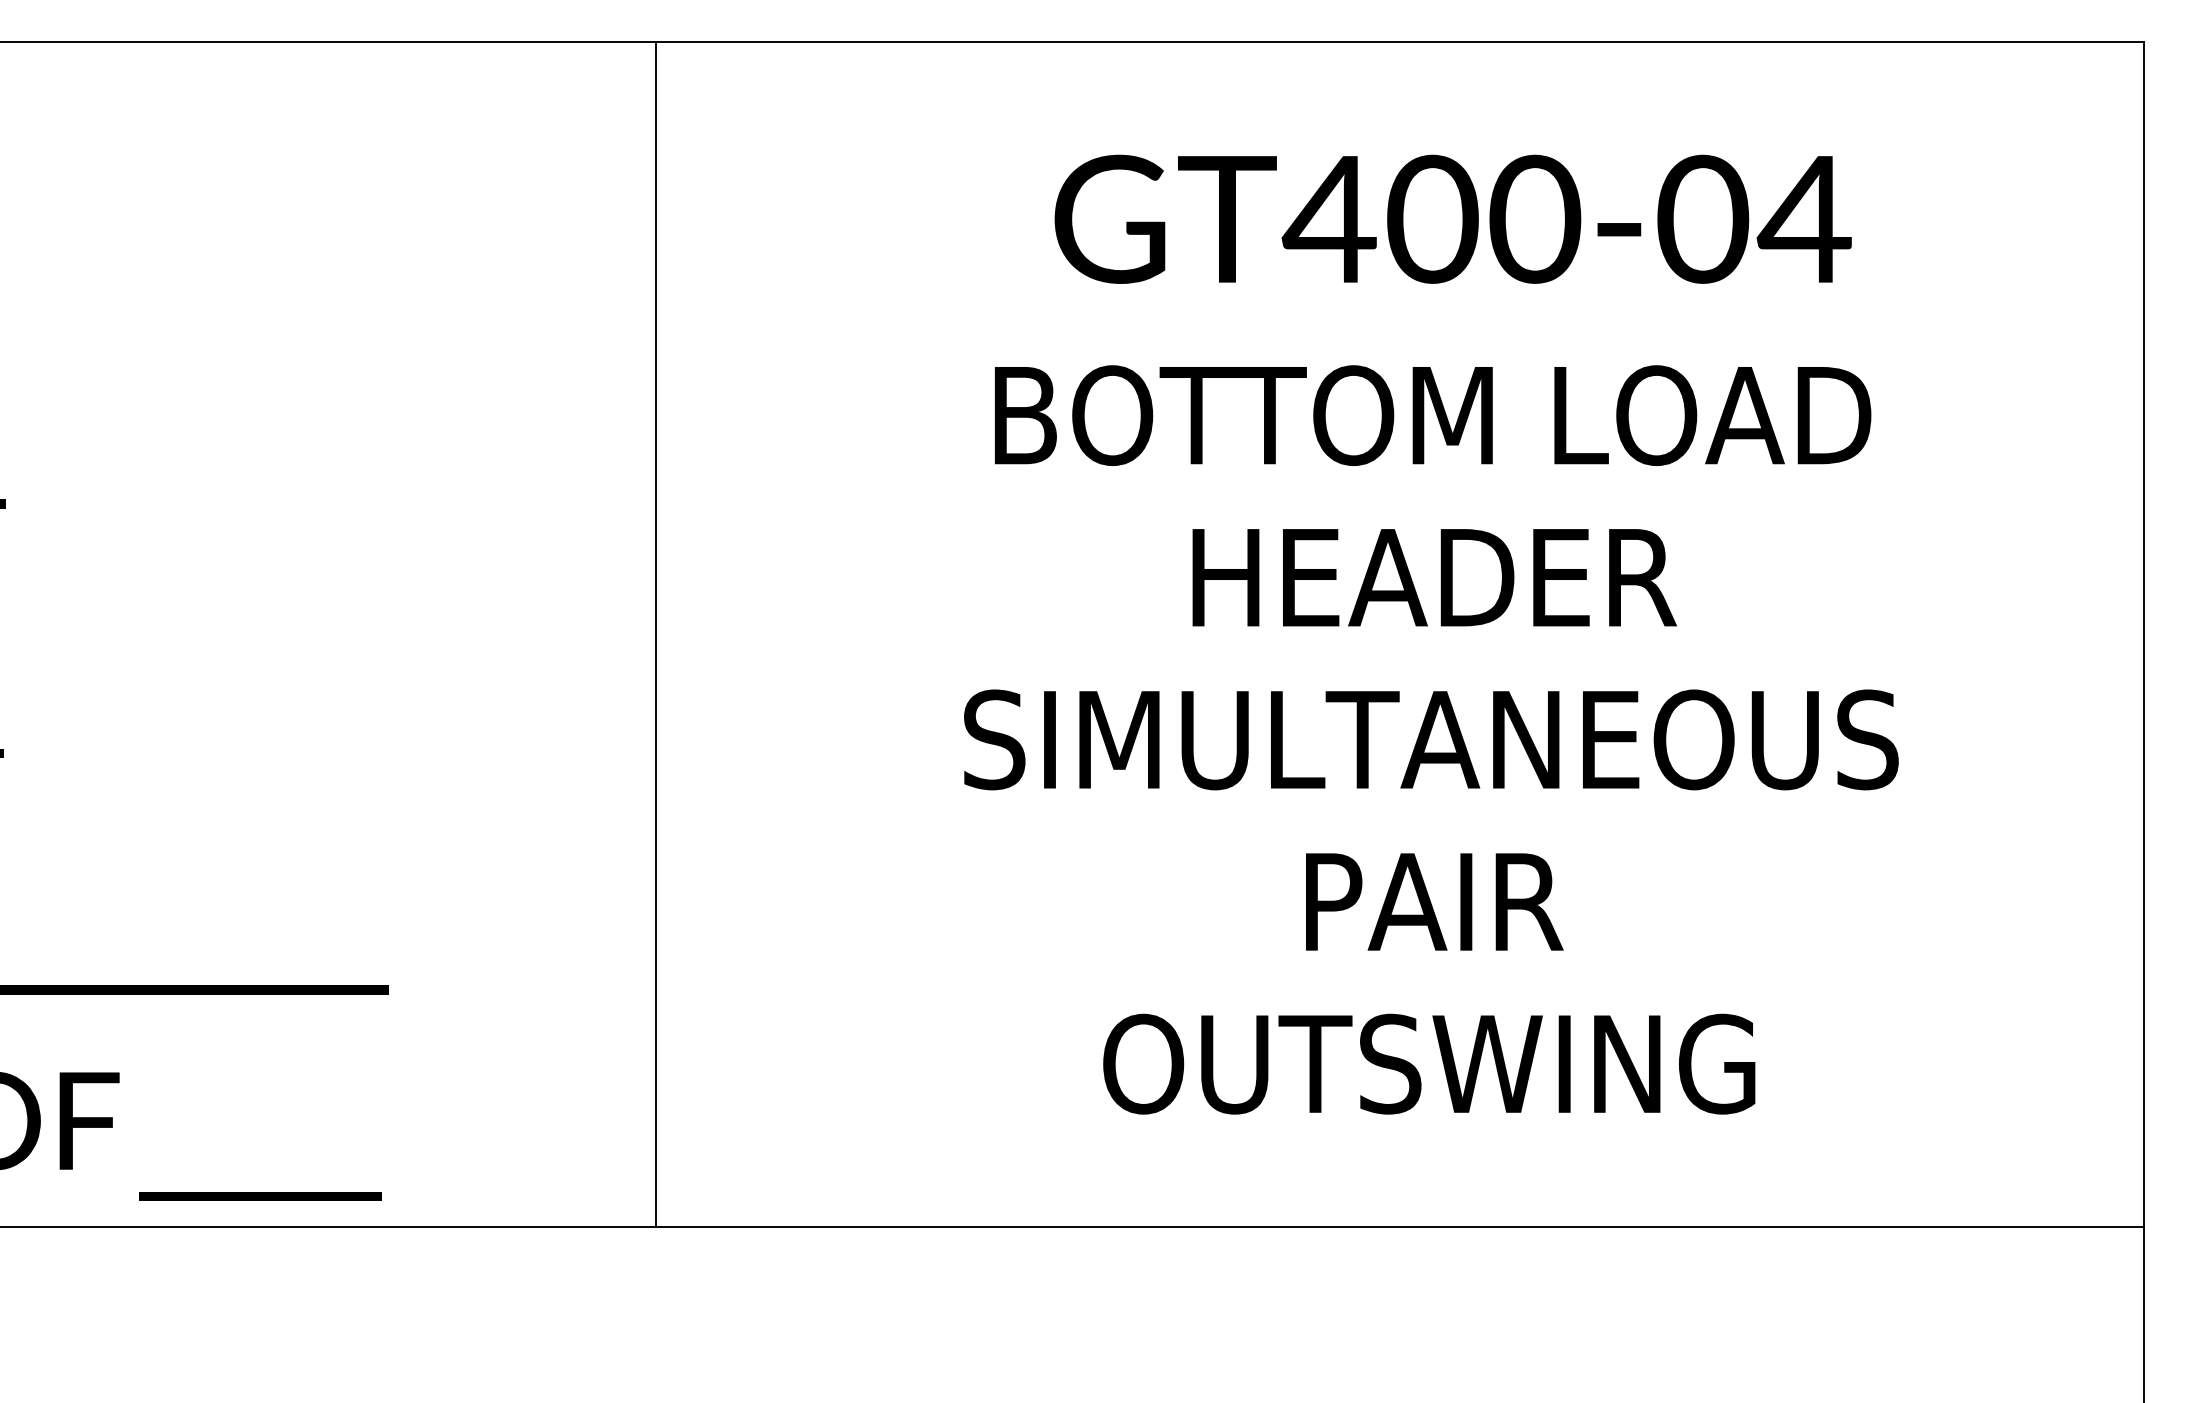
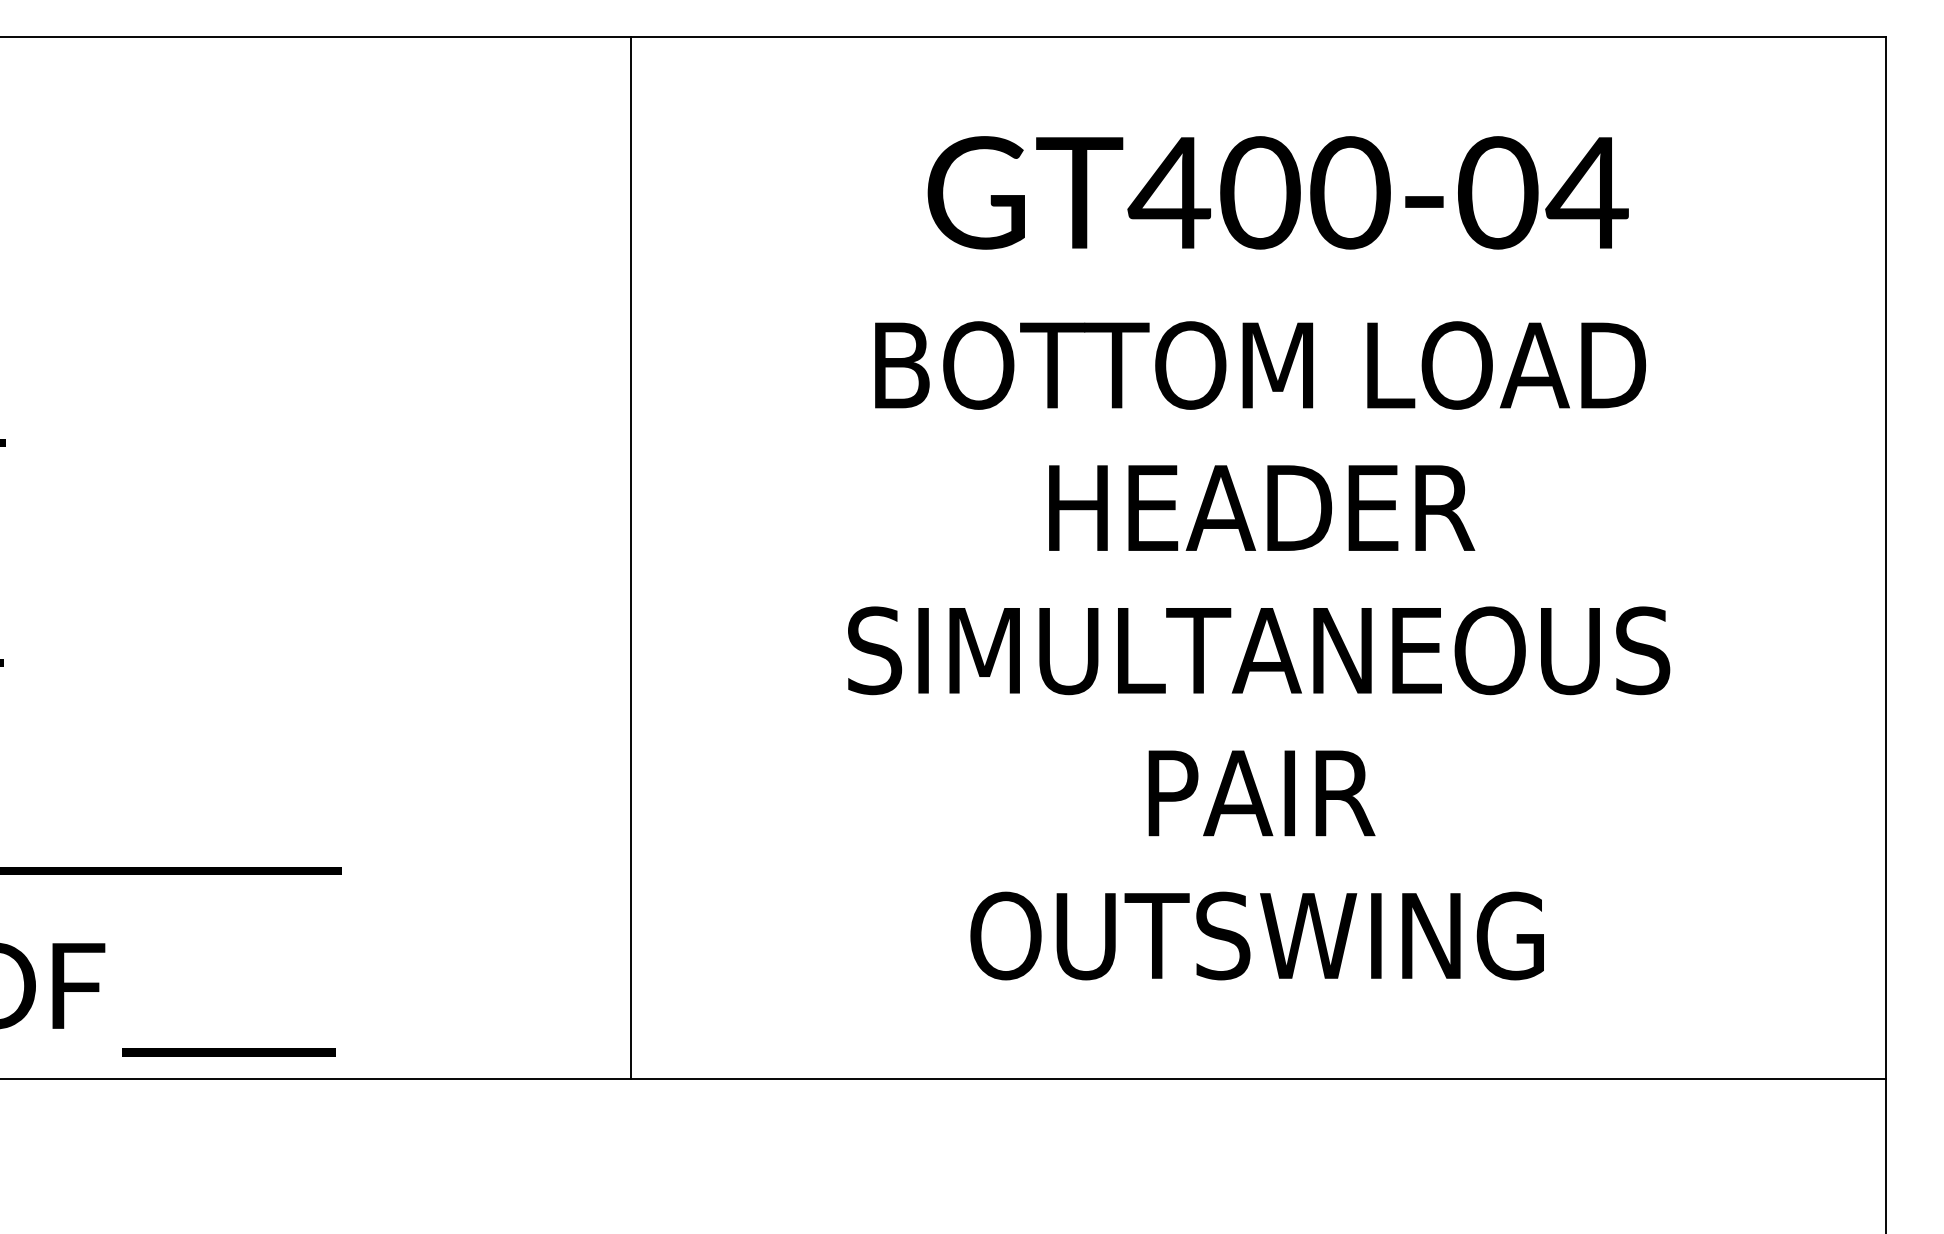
line: (655, 634) -> (631, 558), moved

